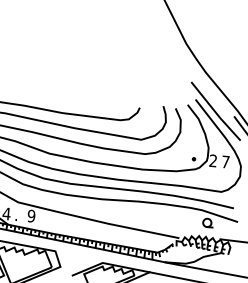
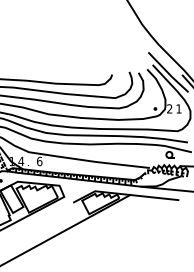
text: (225, 161) -> (178, 108), 7 -> 1
text: (31, 216) -> (39, 161), 9 -> 6

